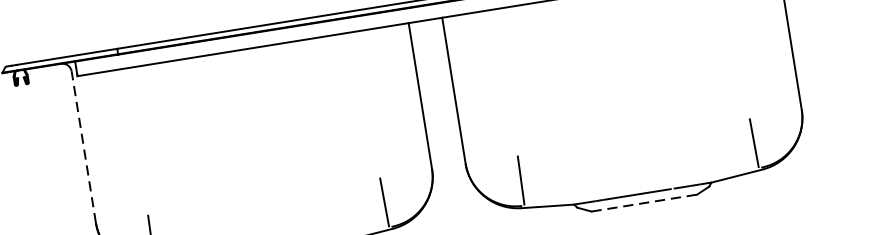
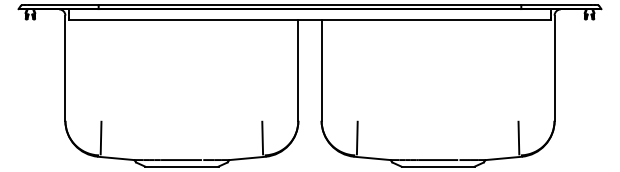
line: (84, 147) -> (65, 68), dashed -> solid
line: (644, 202) -> (438, 166), dashed -> solid

